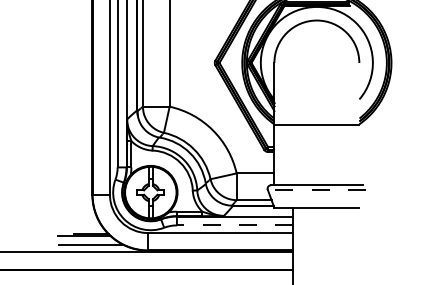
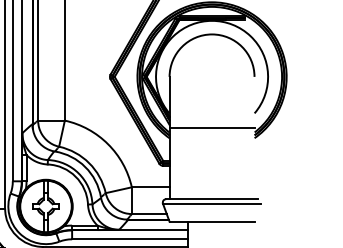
line: (316, 124) -> (211, 127), moved
line: (316, 189) -> (211, 203), dashed -> solid
line: (234, 225) -> (129, 239), dashed -> solid

